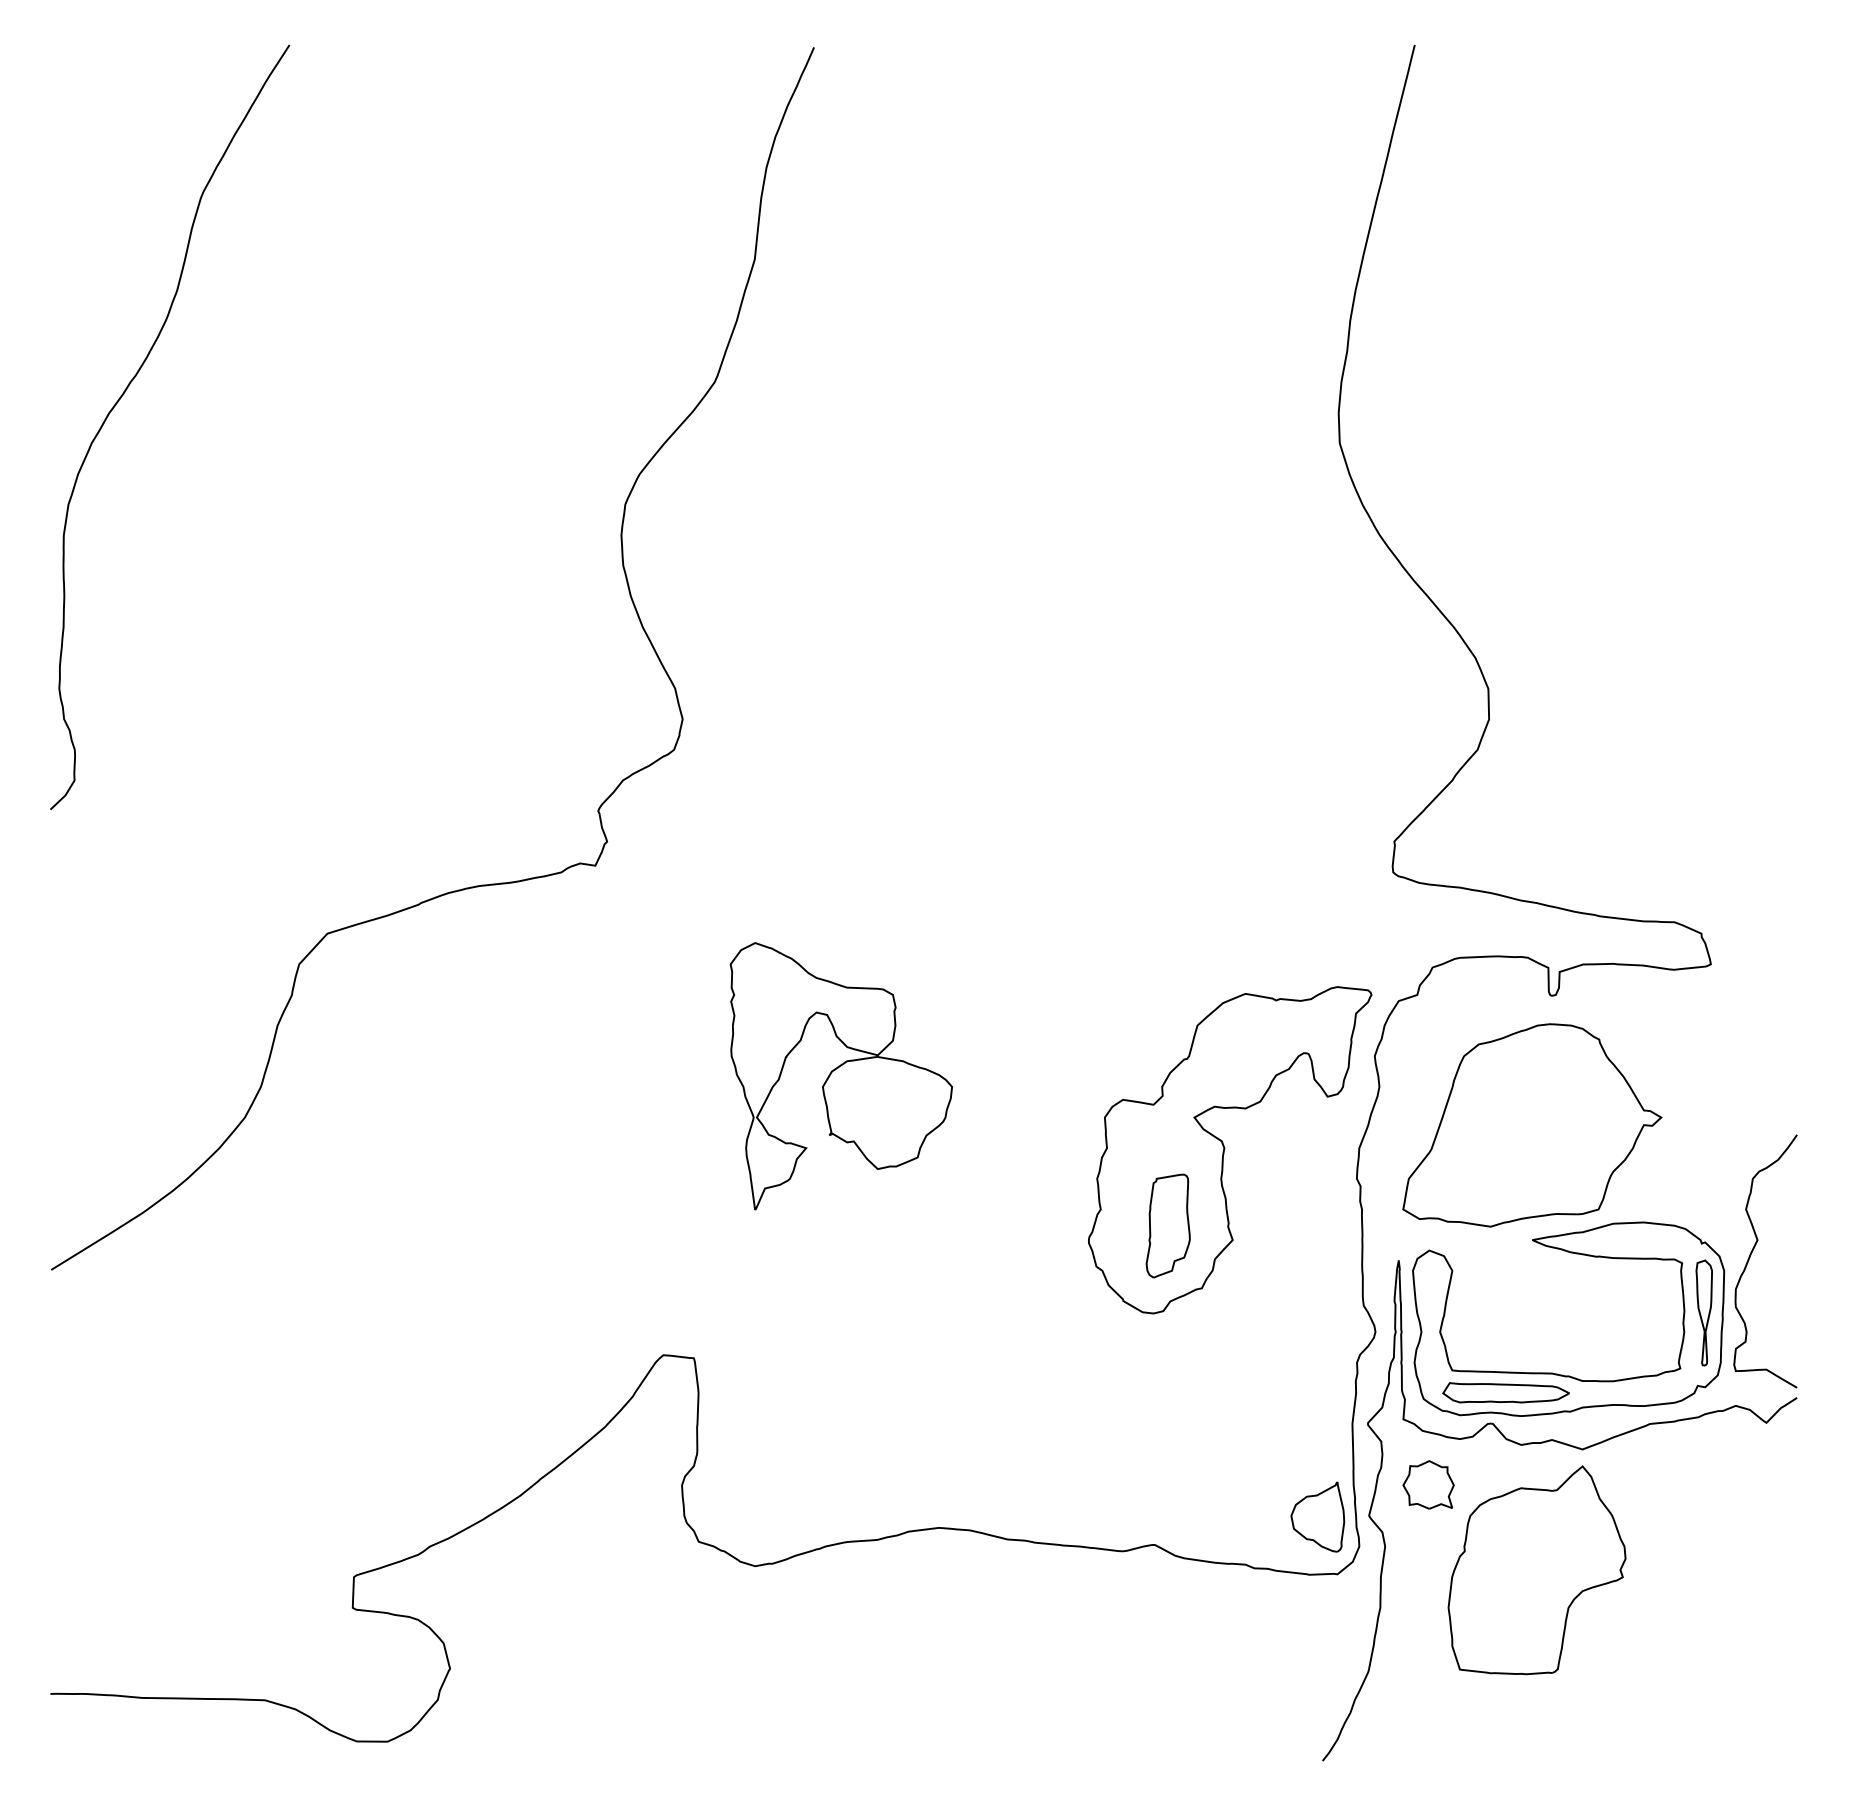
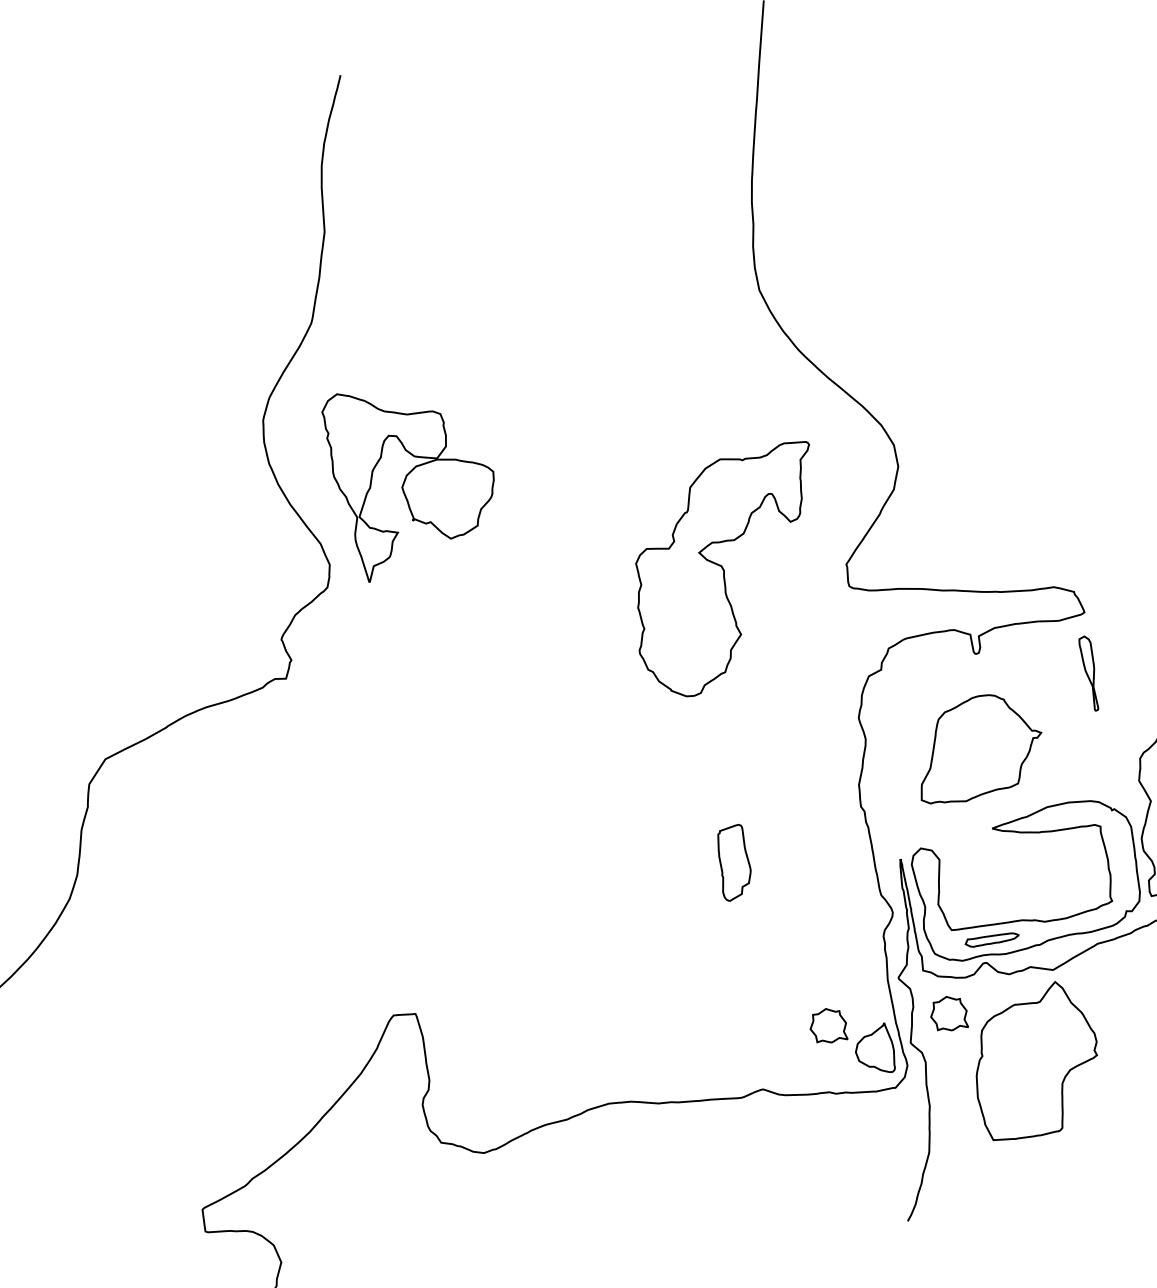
part: (840, 1076) -> (413, 477), moved
part: (1532, 1125) -> (978, 747), size x0.7
part: (1230, 1150) -> (728, 571), moved
part: (1703, 1312) -> (1089, 673), moved
part: (1505, 1392) -> (991, 939), size x0.6
part: (1259, 1472) -> (828, 1025), added

